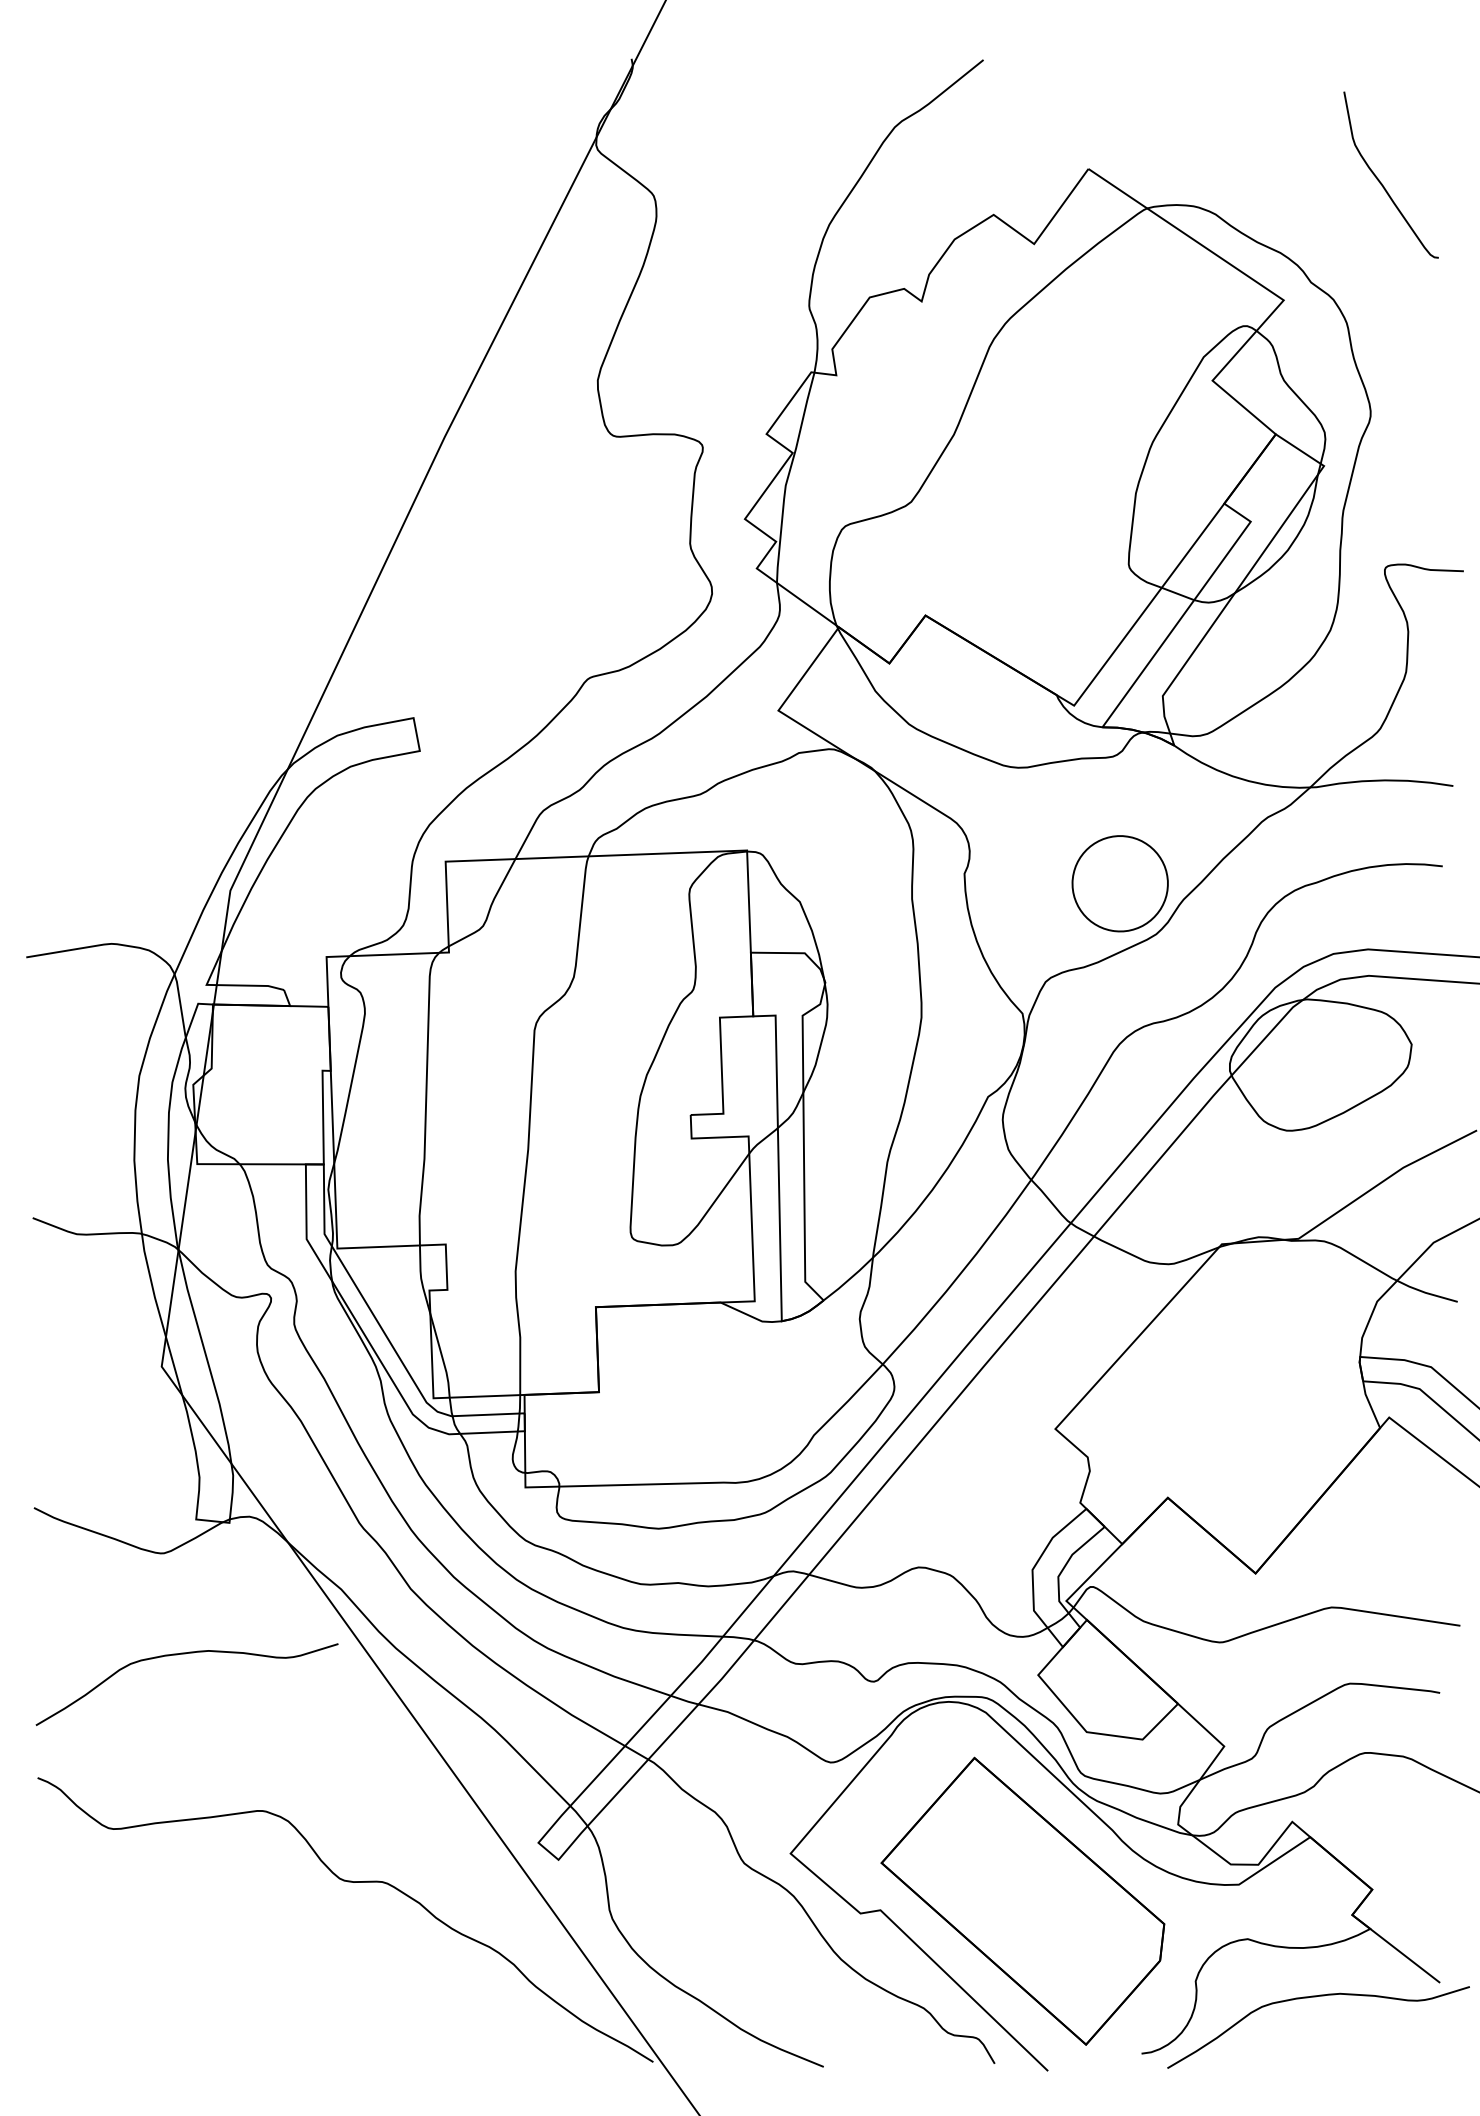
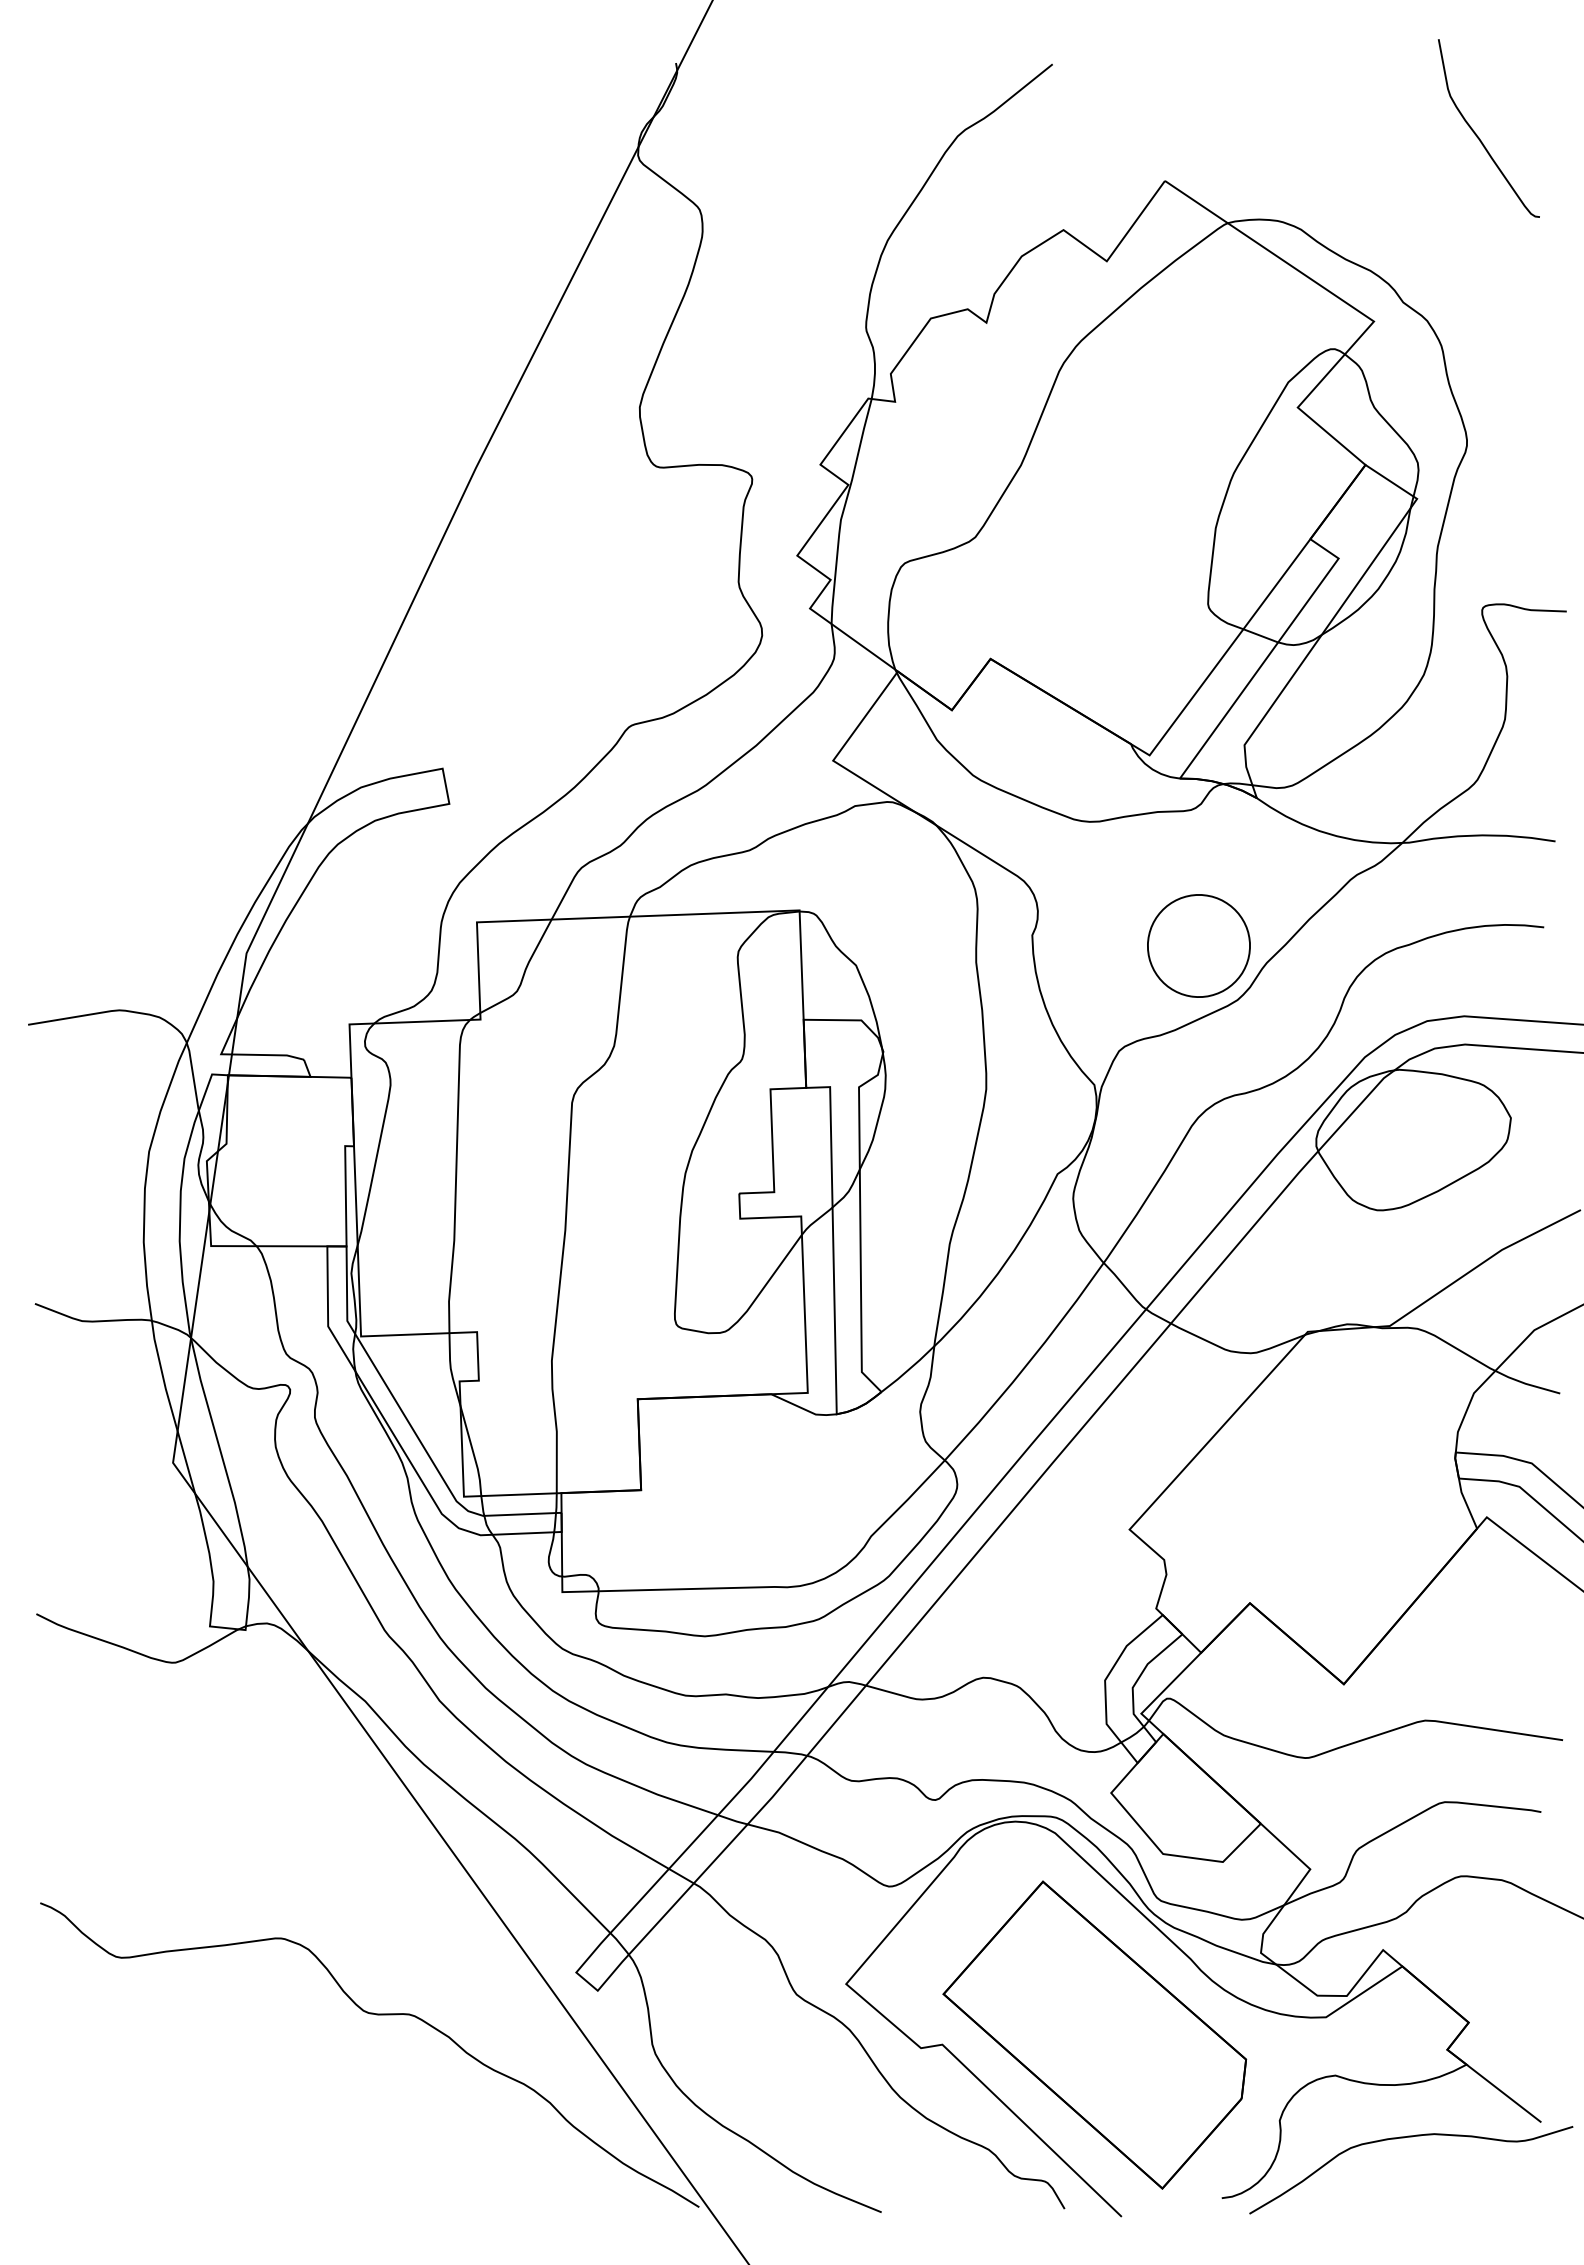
curve: (1382, 183) -> (1479, 137), moved
curve: (180, 1655) -> (193, 1771), removed

